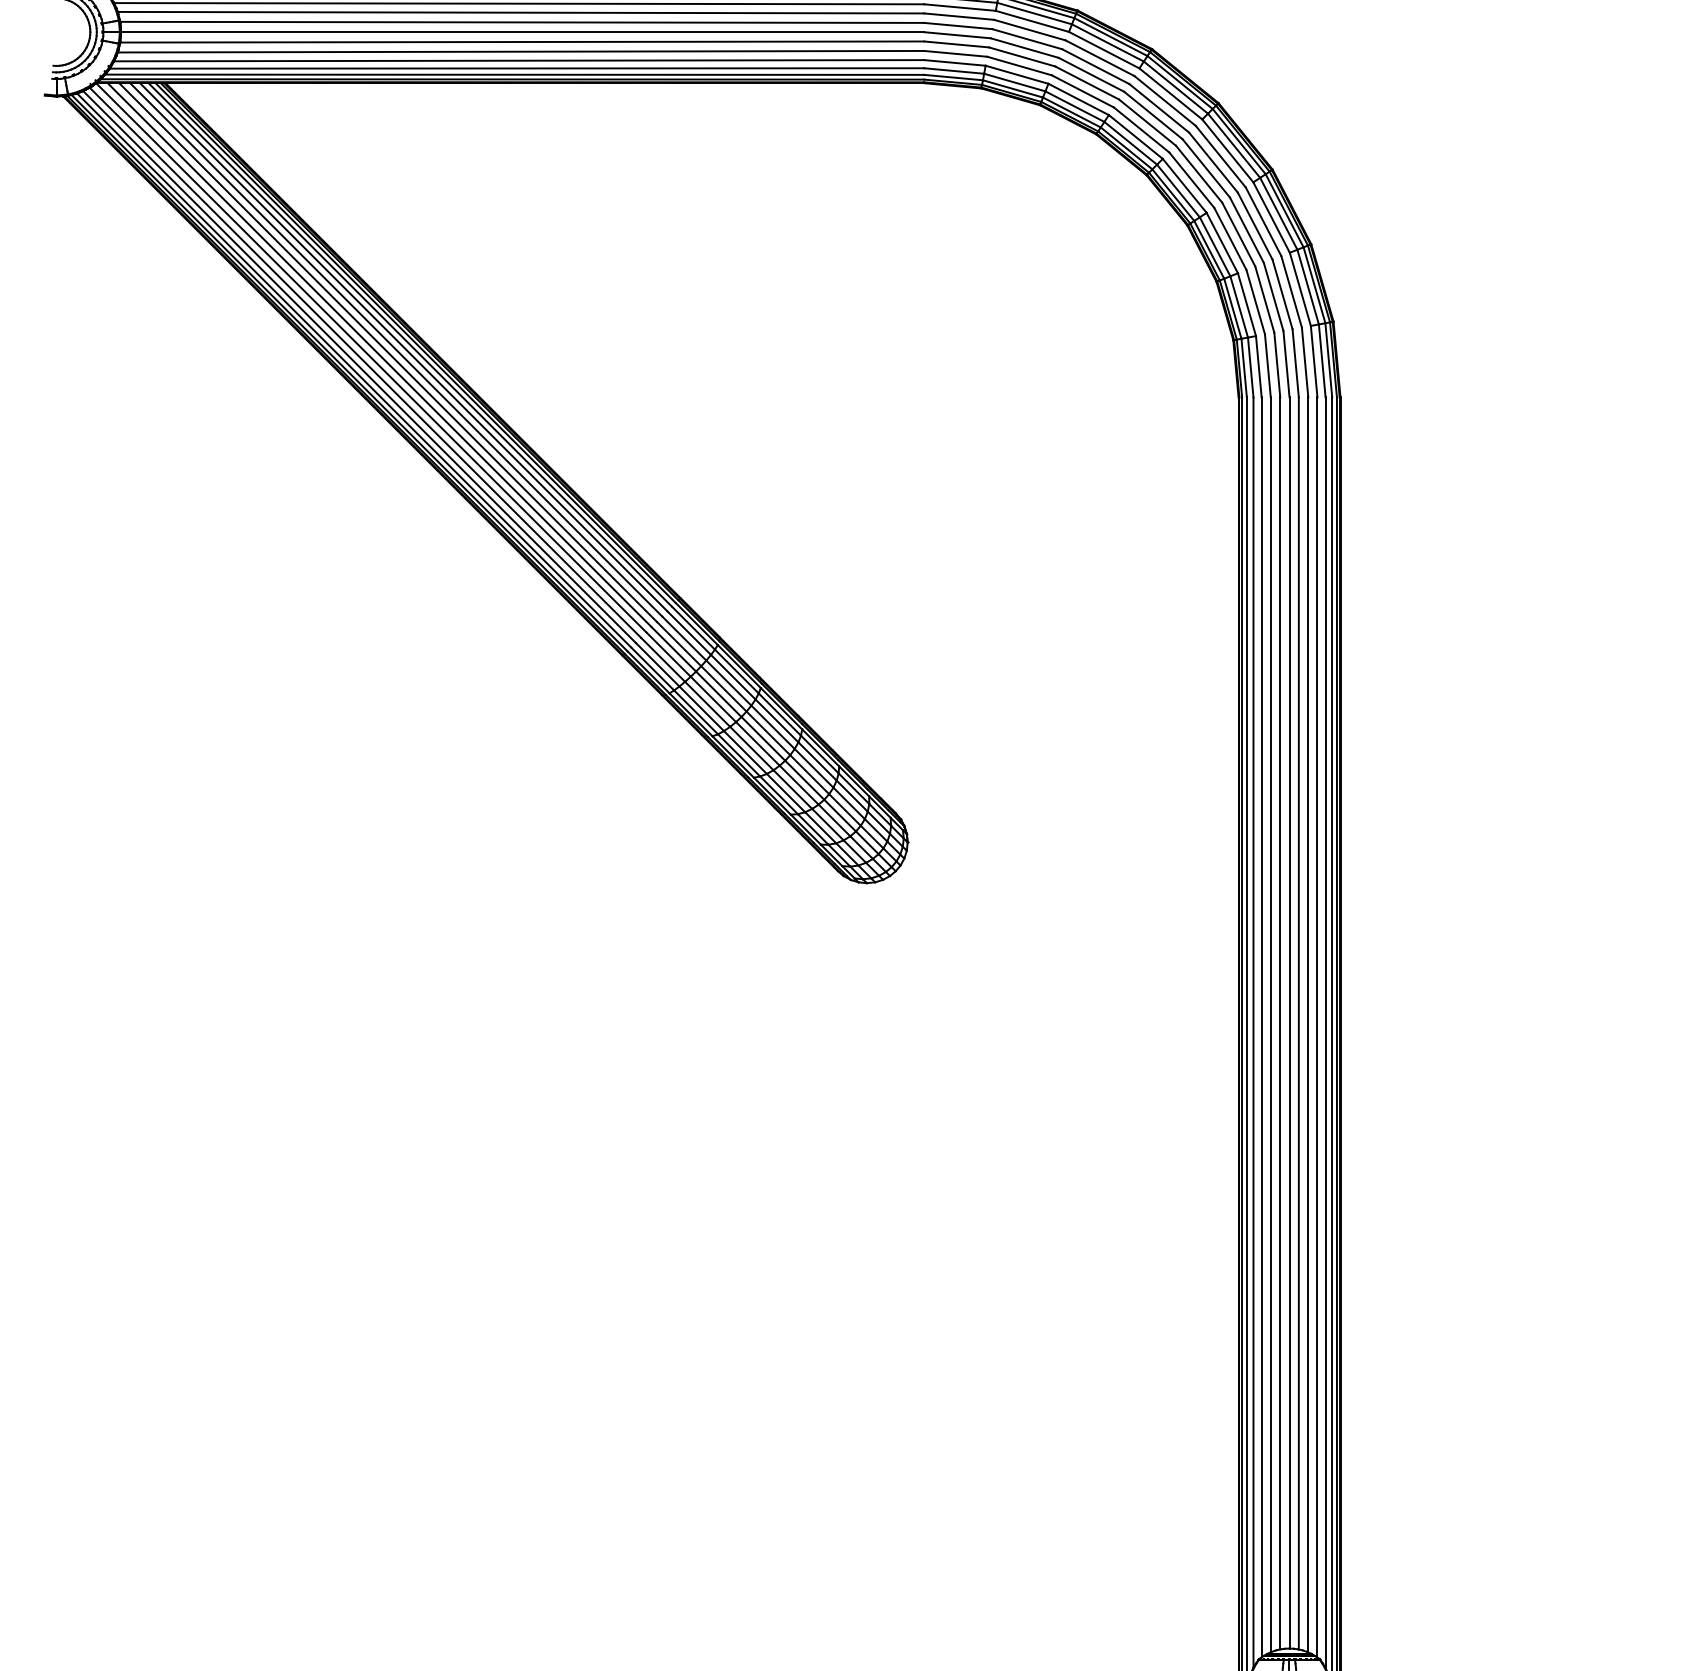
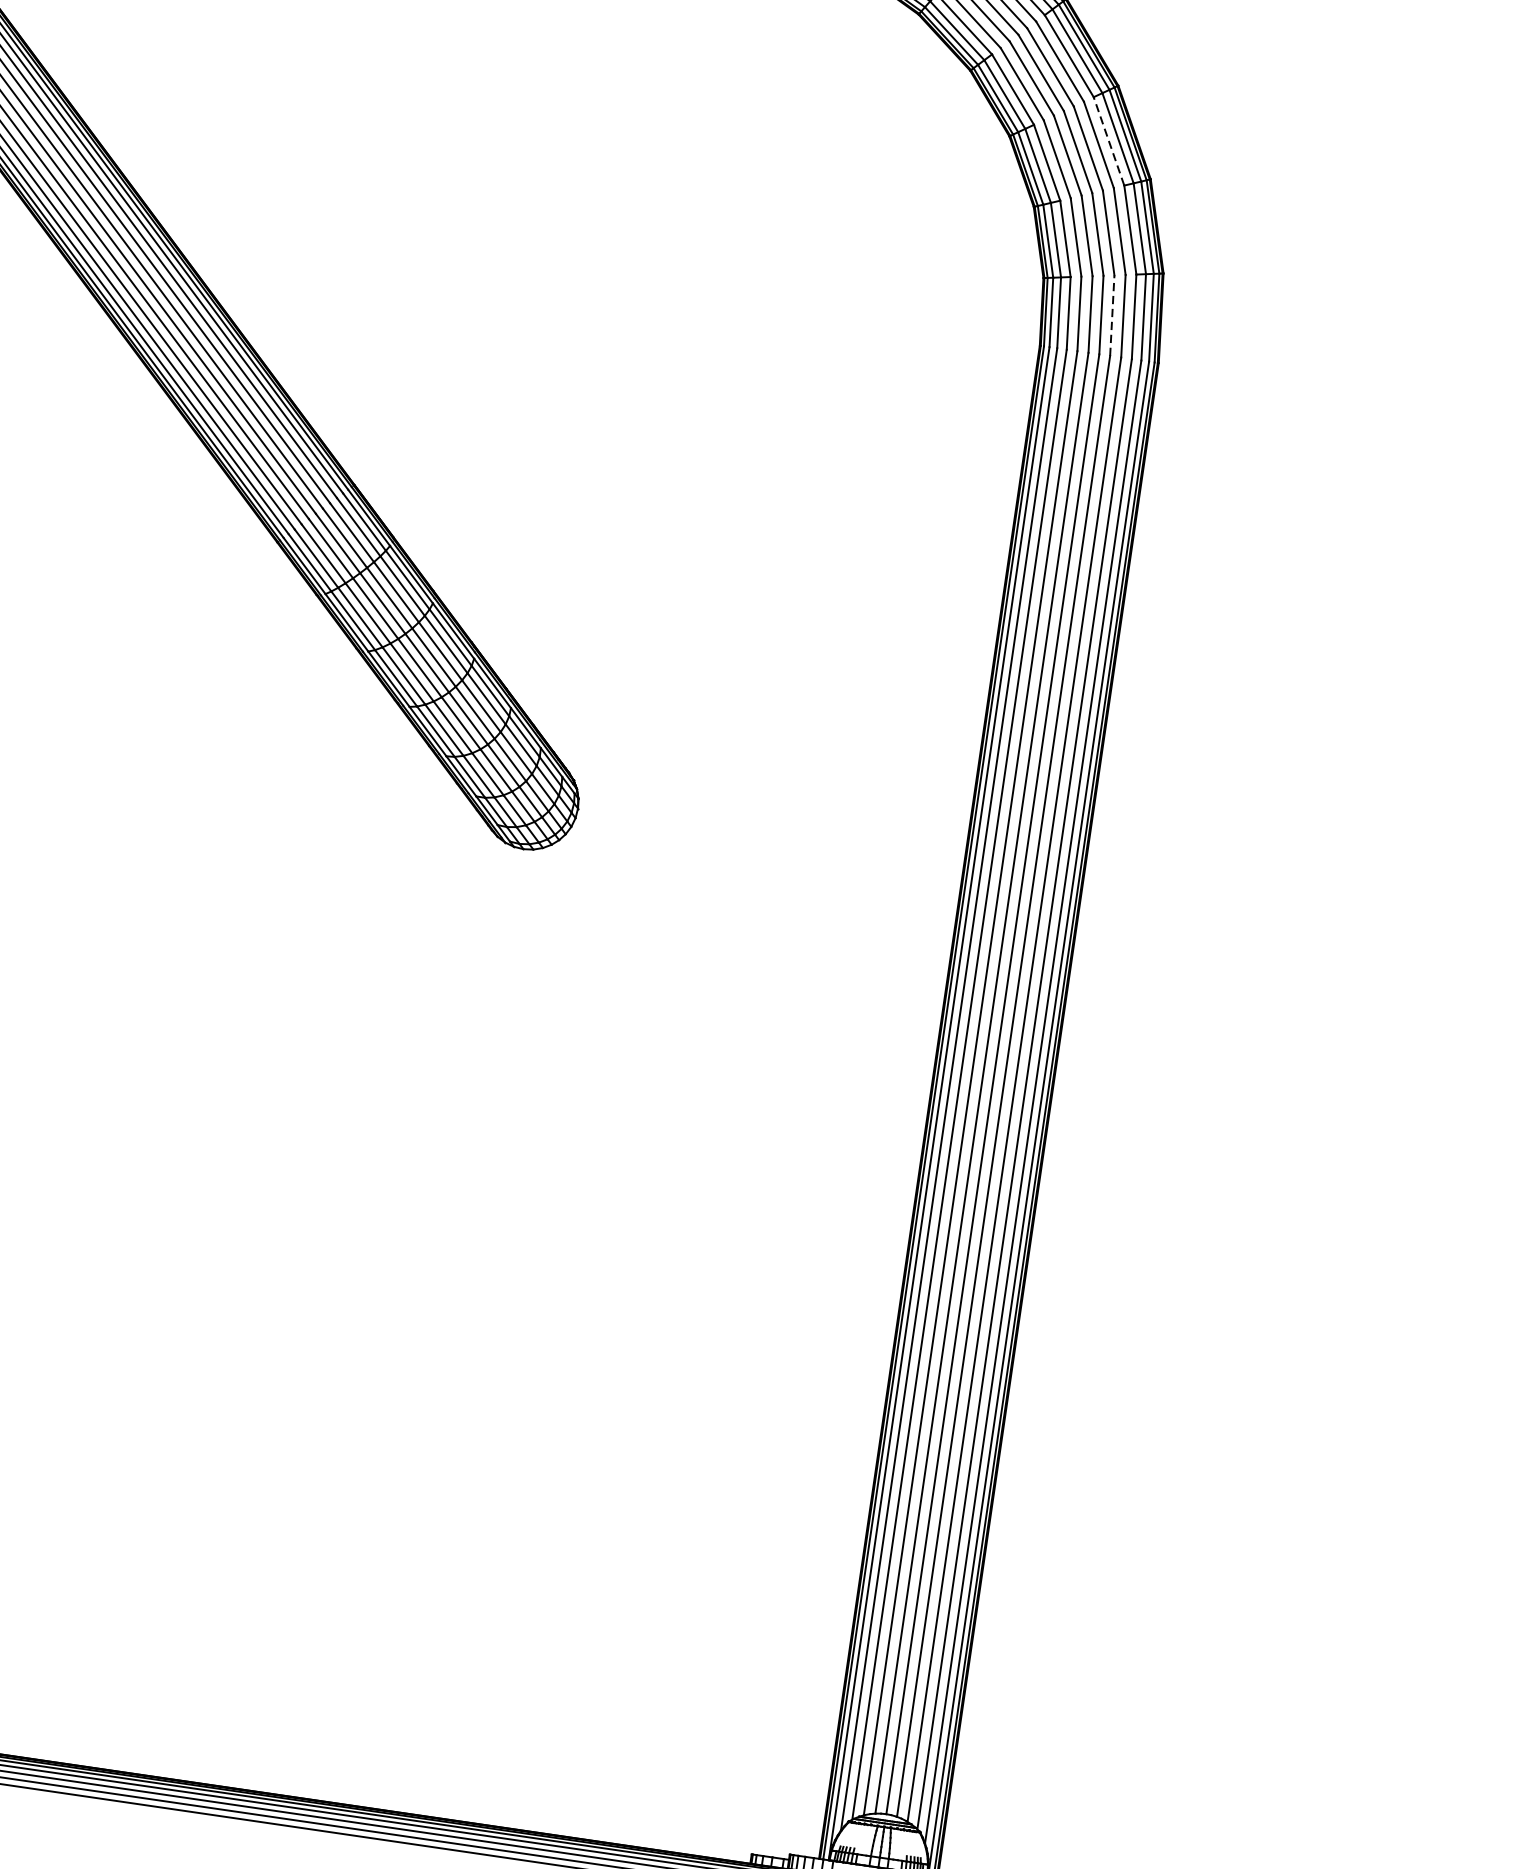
line: (1271, 217) -> (1108, 141), solid -> dashed
line: (1295, 362) -> (1112, 314), solid -> dashed

